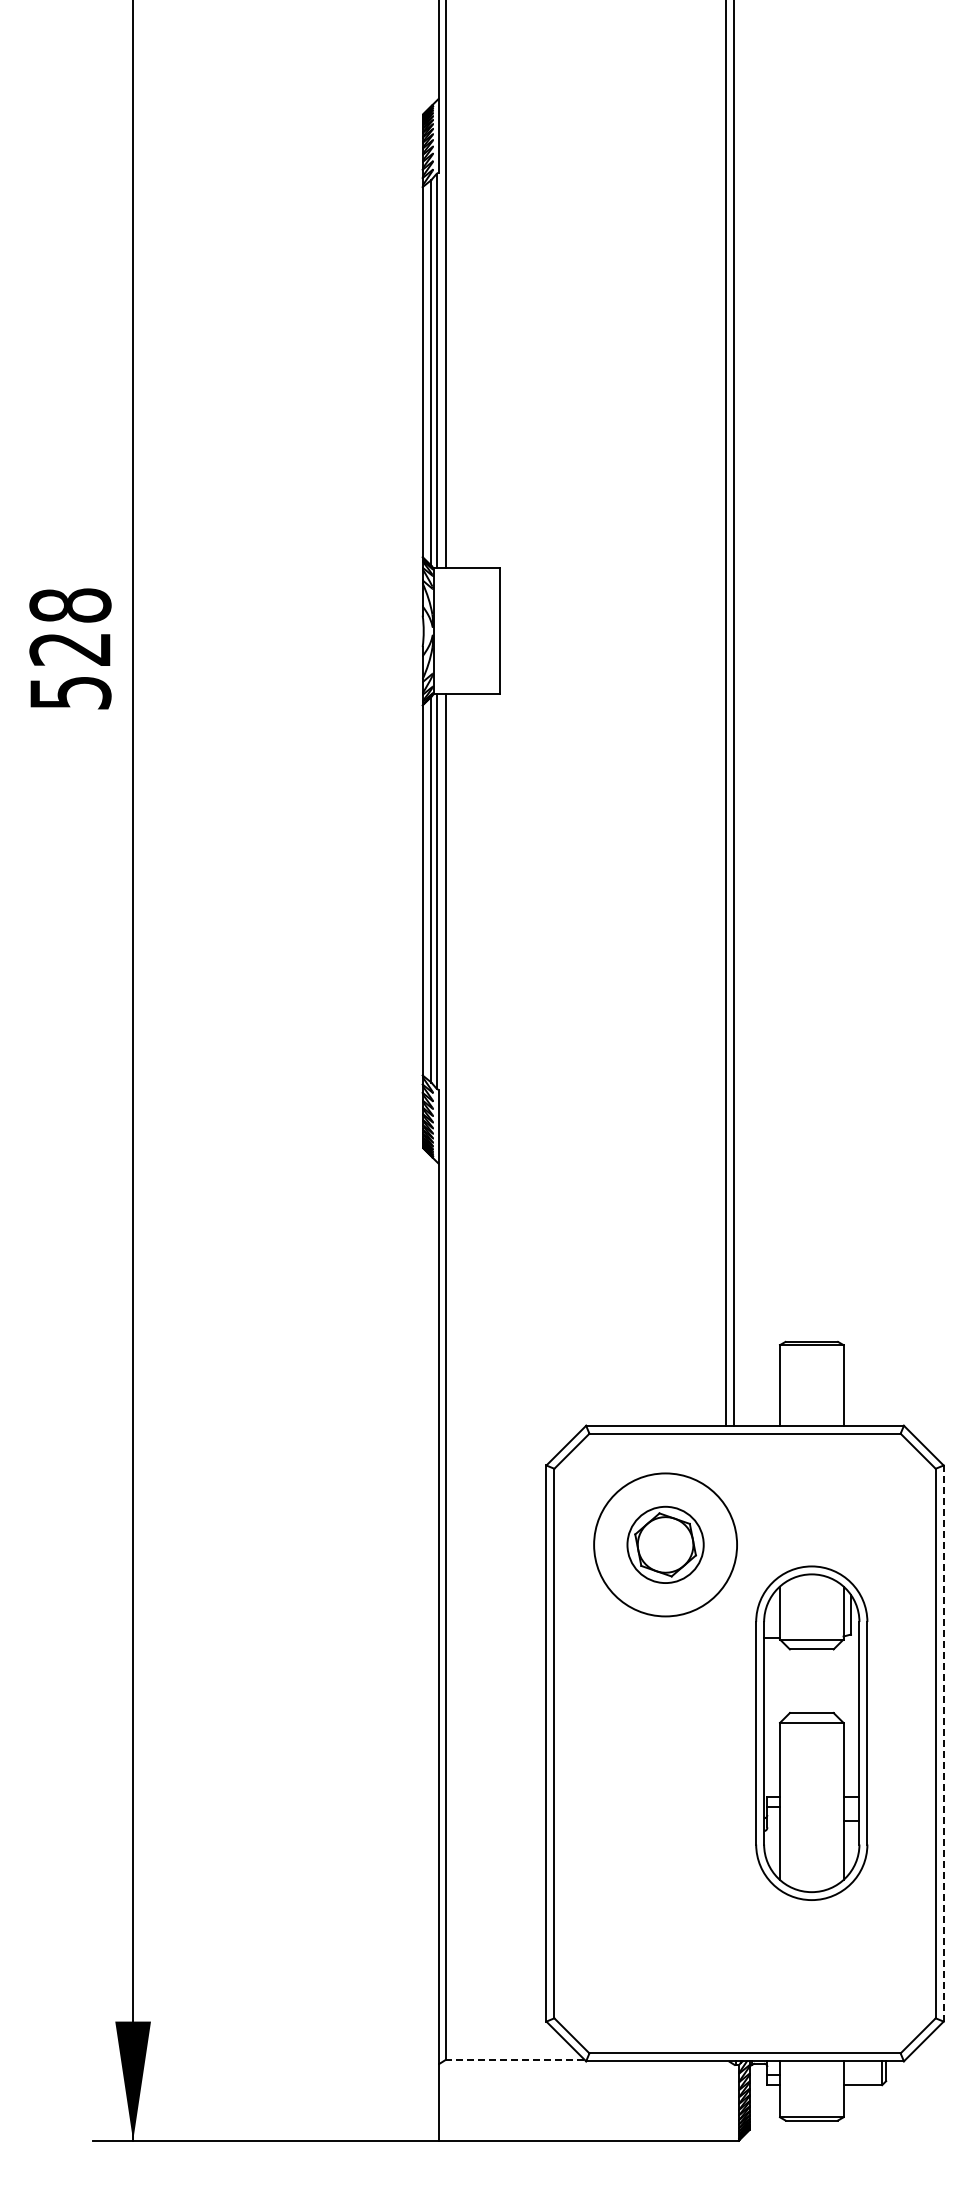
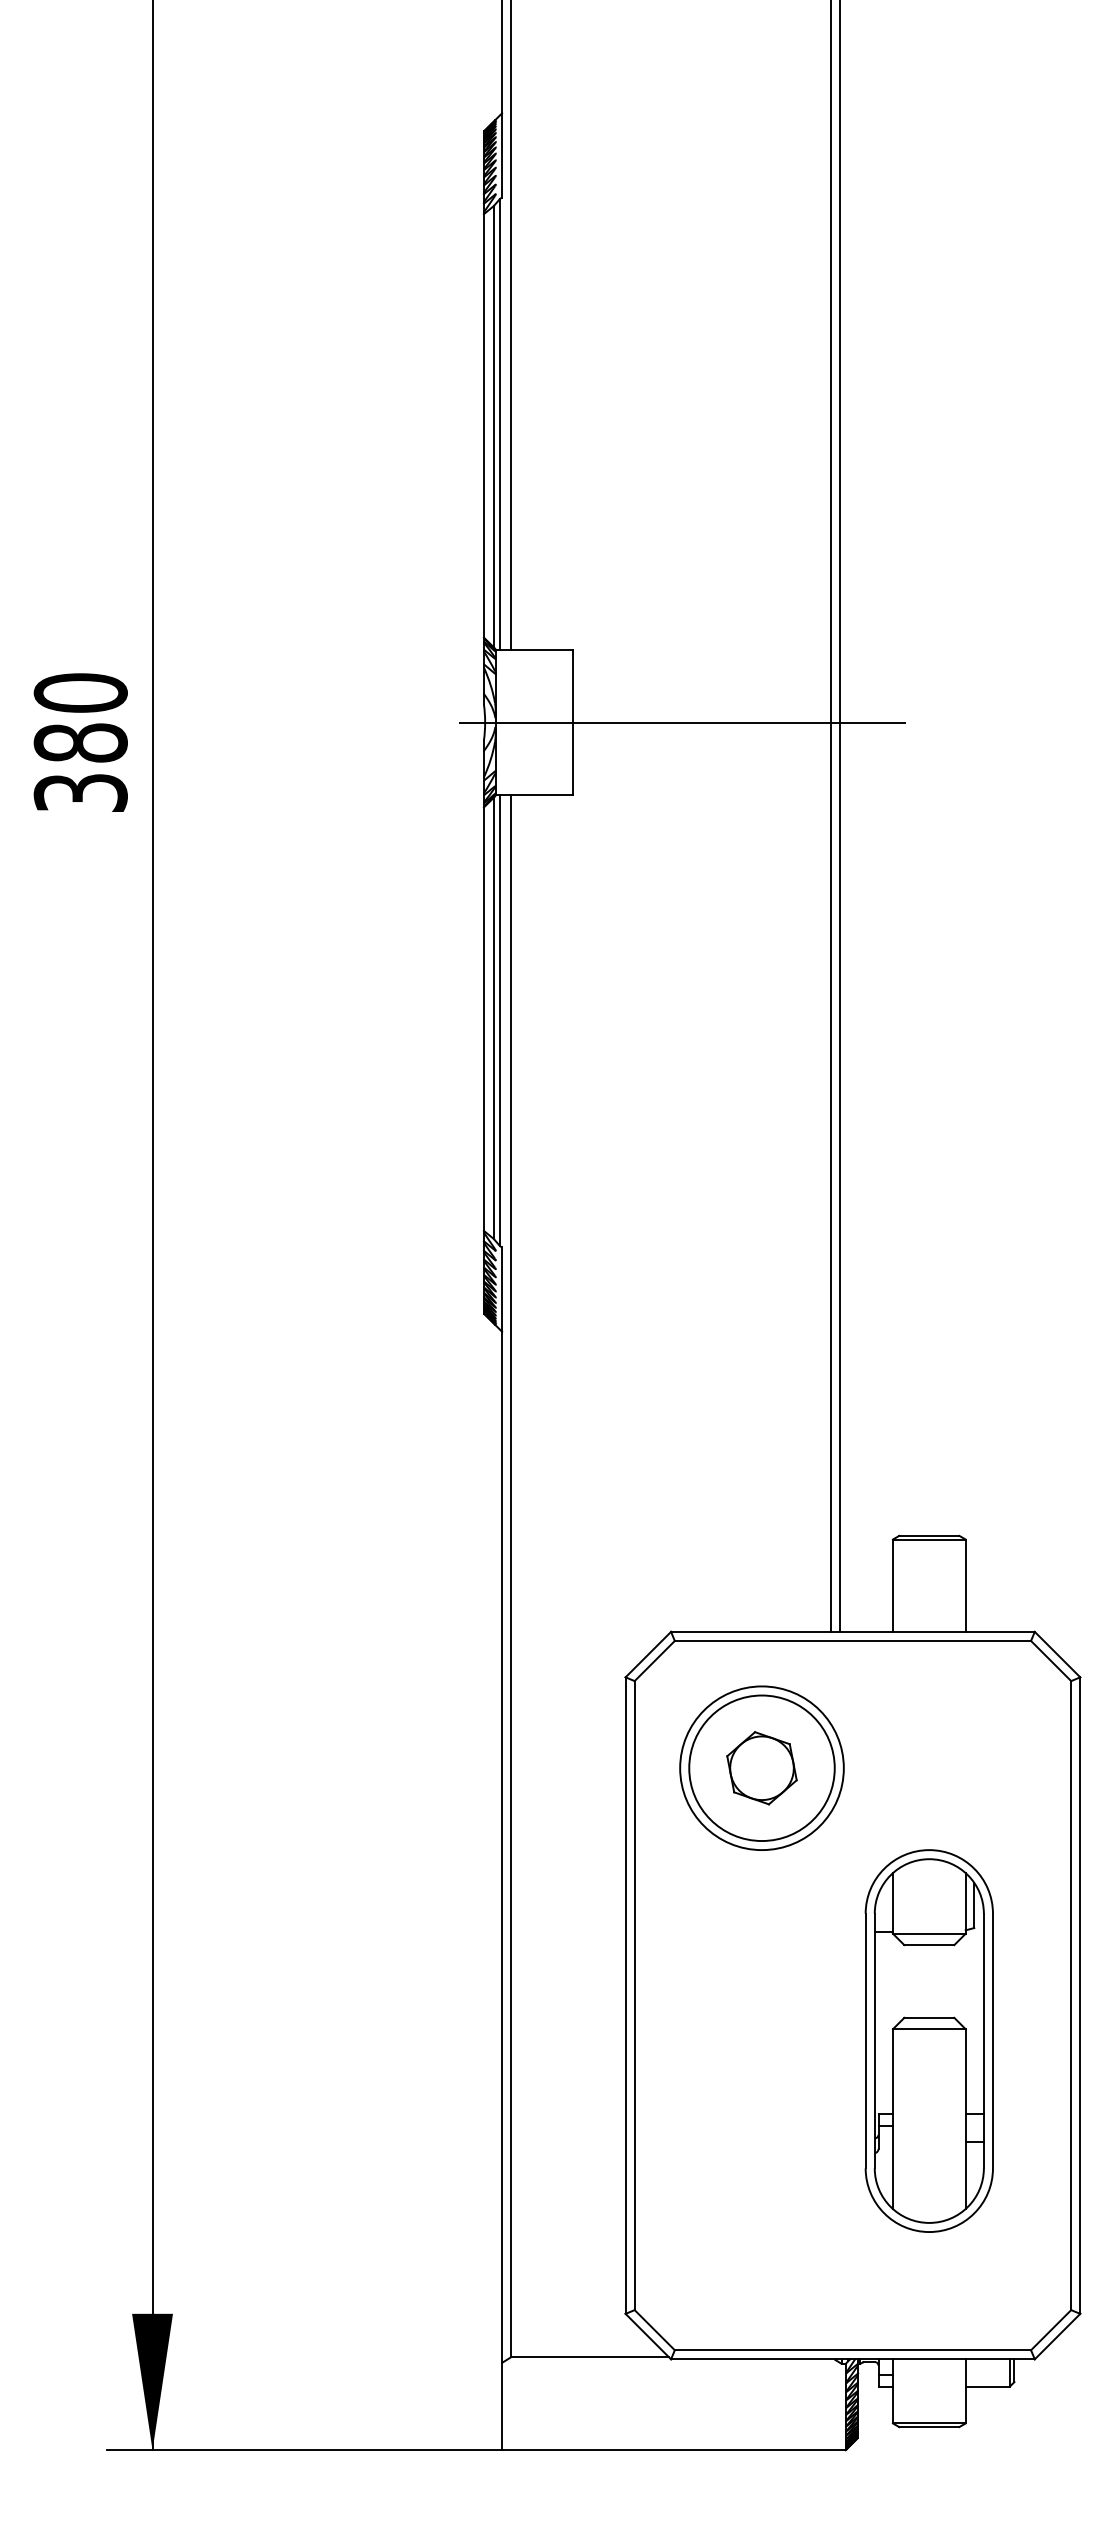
line: (596, 631) -> (682, 722), added
text: (70, 648) -> (80, 742), 528 -> 380
circle: (665, 1544) -> (761, 1767), size x1.67
part: (811, 1732) -> (928, 2040), moved
line: (943, 1744) -> (1080, 1996), dashed -> solid
line: (514, 2059) -> (589, 2357), dashed -> solid

